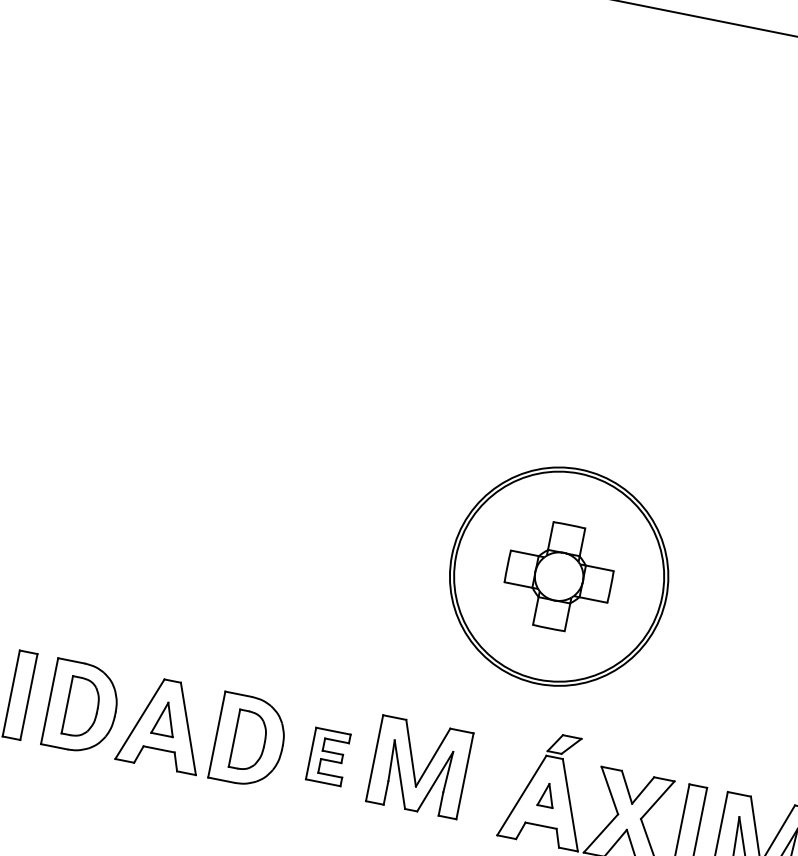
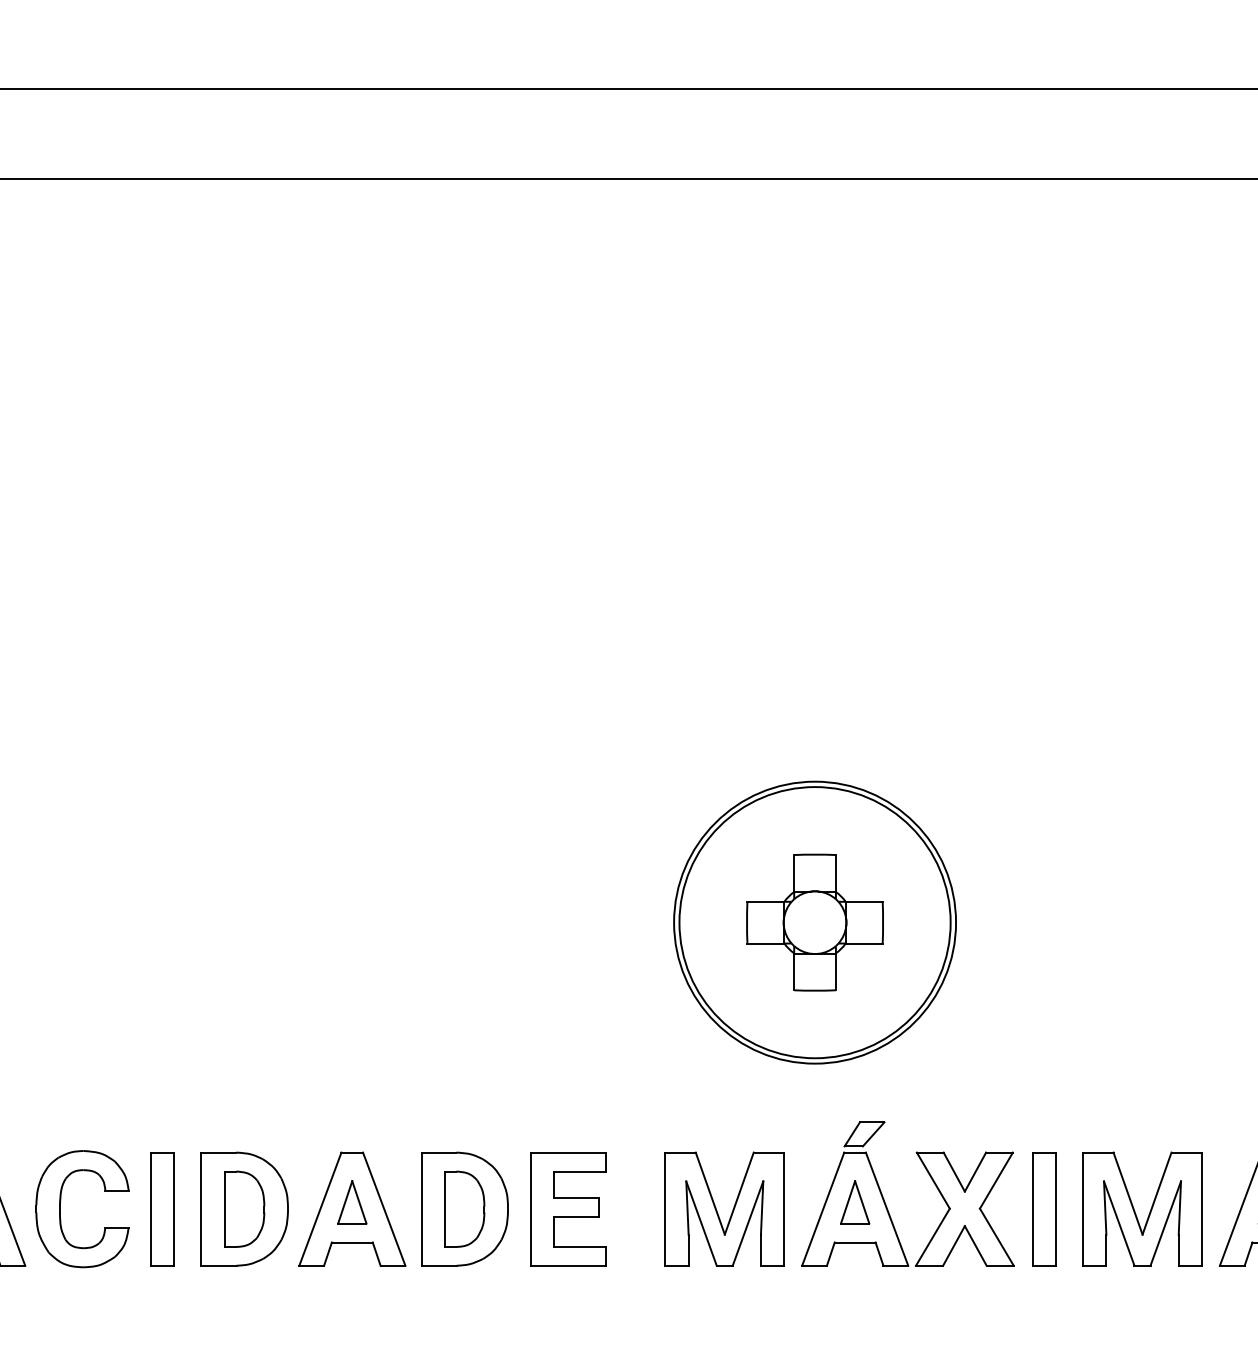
part: (328, 757) -> (568, 1209), size x1.67
part: (414, 767) -> (717, 1210), moved
part: (547, 795) -> (855, 1202), size x1.43

